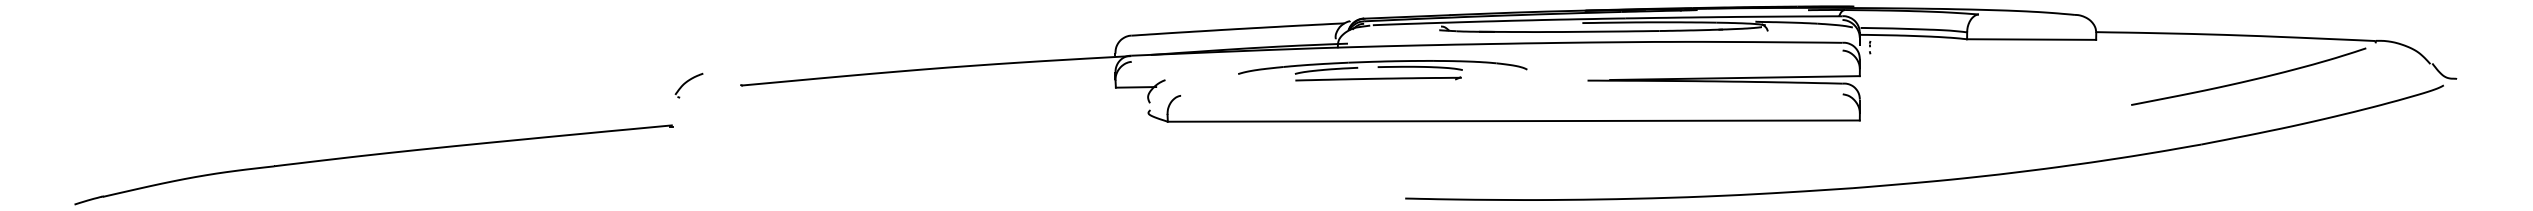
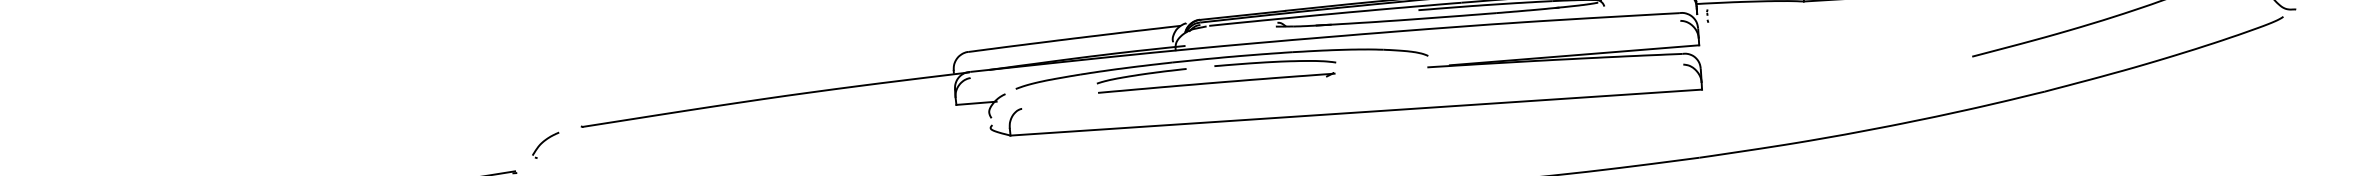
part: (1382, 70) -> (1221, 70), size x1.43
part: (688, 85) -> (545, 145), moved

